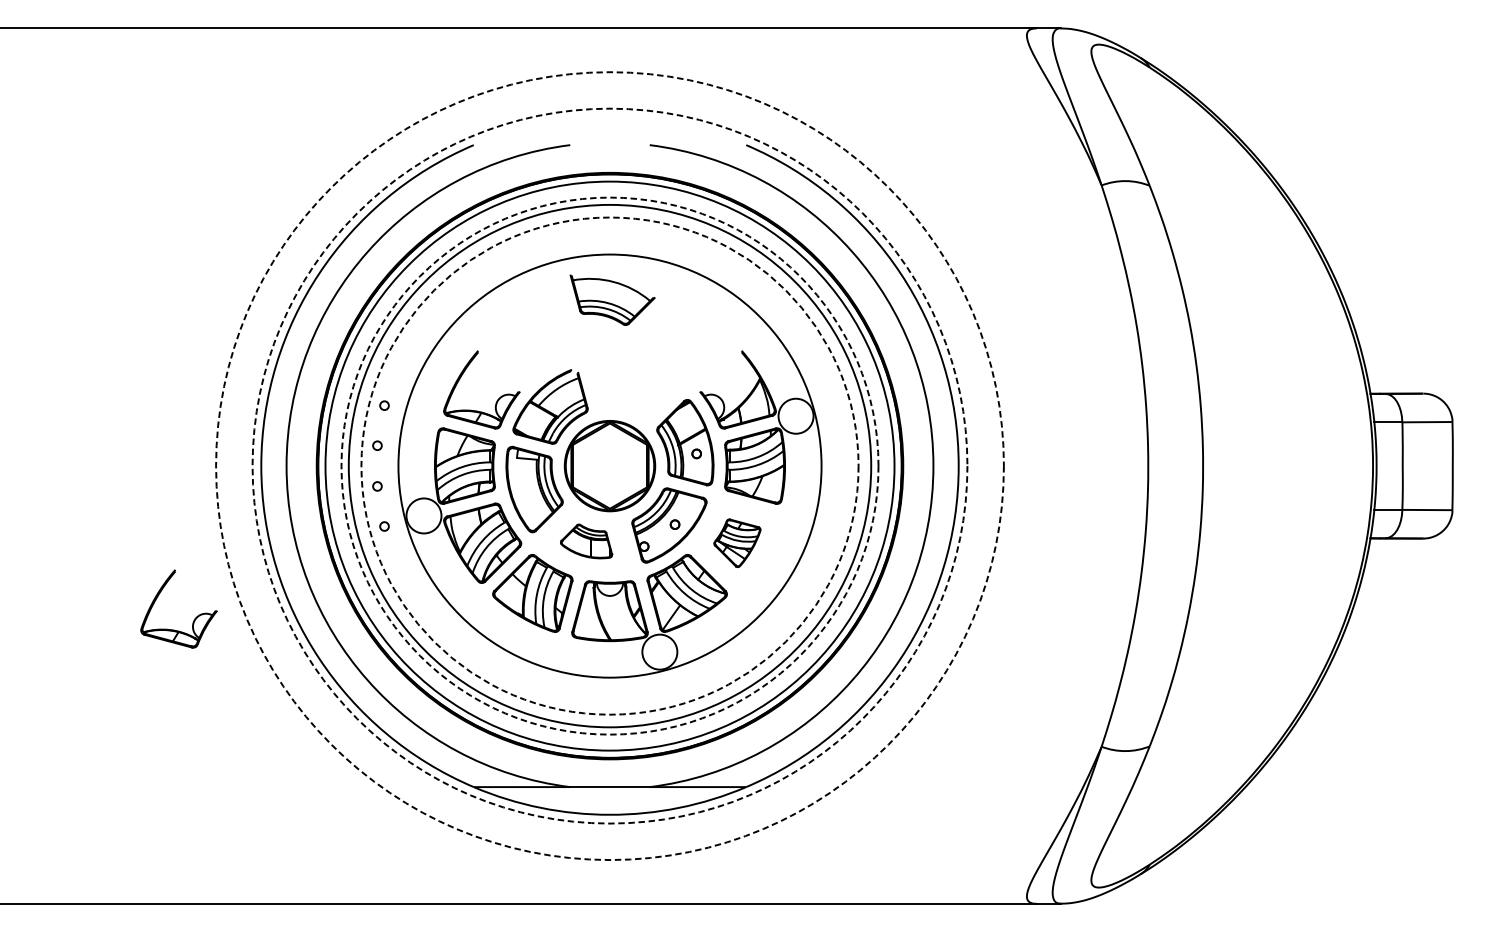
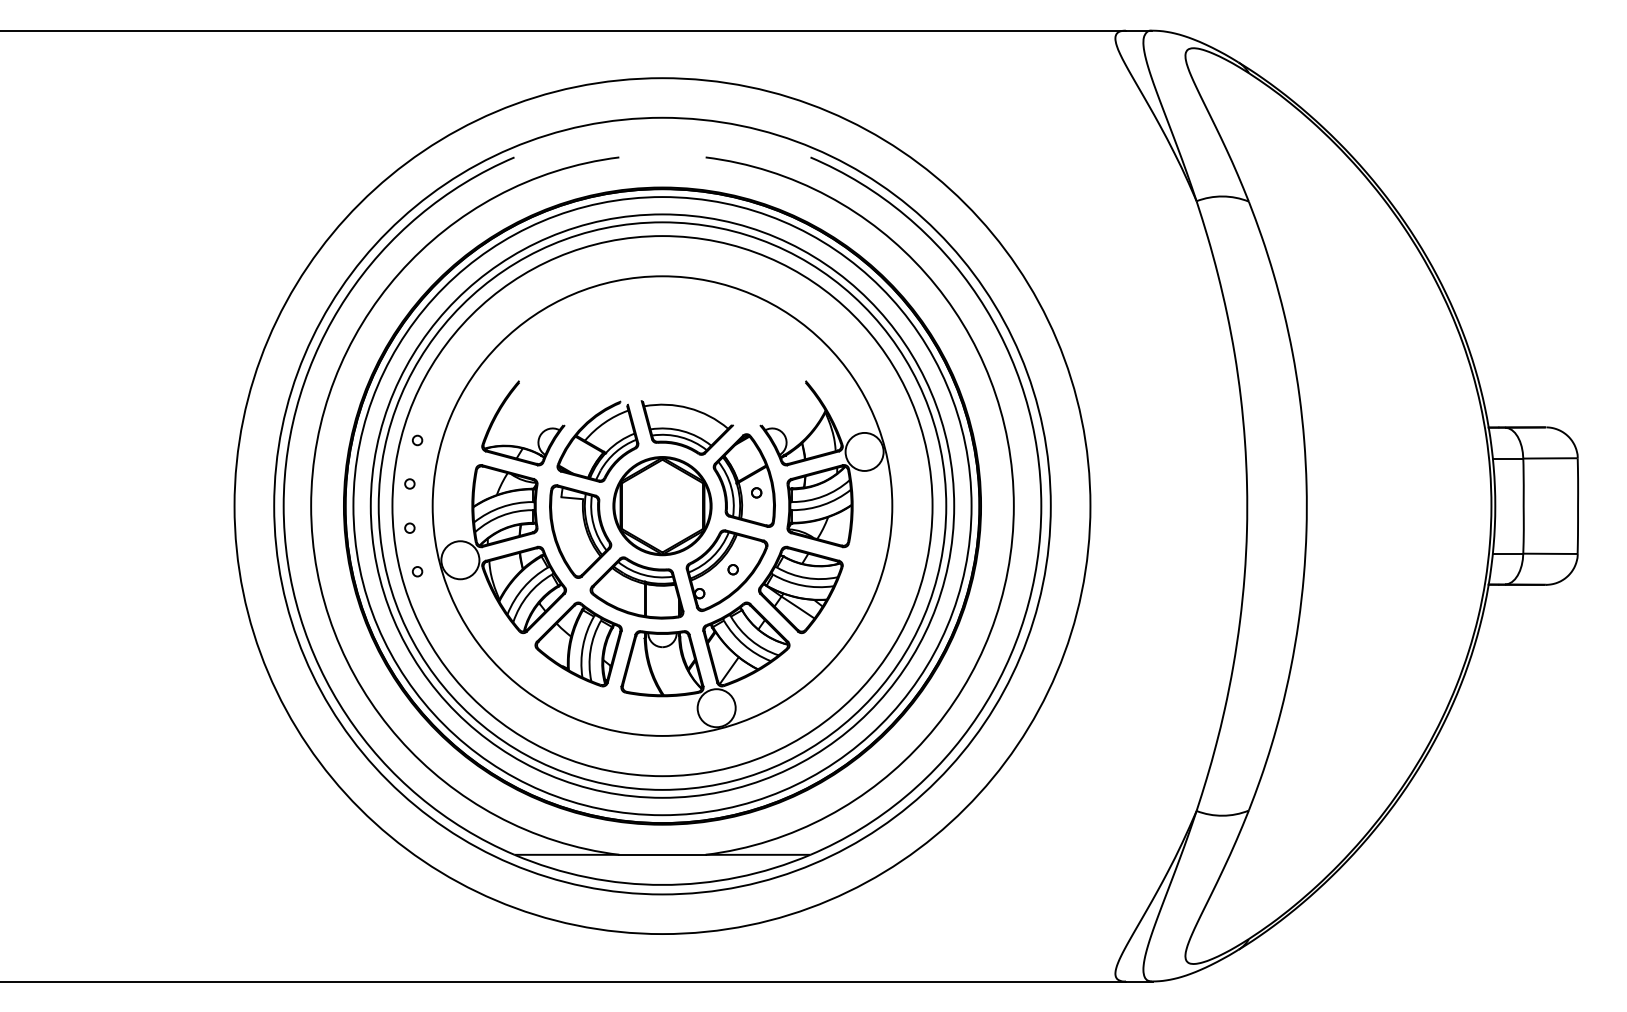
part: (611, 299) -> (686, 427), moved
circle: (610, 465) -> (662, 505), dashed -> solid
circle: (610, 465) -> (662, 505), dashed -> solid
circle: (610, 466) -> (662, 506), dashed -> solid
circle: (610, 466) -> (662, 506), dashed -> solid
part: (586, 541) -> (636, 587), size x1.67
part: (737, 542) -> (800, 589), size x1.67
part: (193, 619) -> (210, 672), removed

